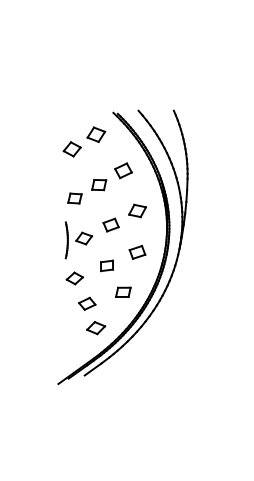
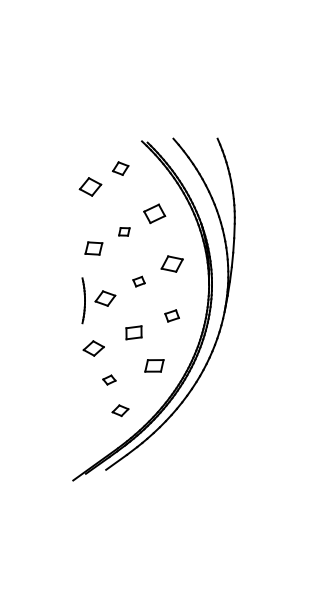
part: (96, 134) -> (120, 168), size x0.7
part: (99, 185) -> (124, 232), size x0.6
part: (110, 224) -> (138, 280), size x0.6
part: (137, 252) -> (172, 316), size x0.7
part: (87, 303) -> (109, 379), size x0.6
part: (96, 328) -> (120, 411), size x0.7

